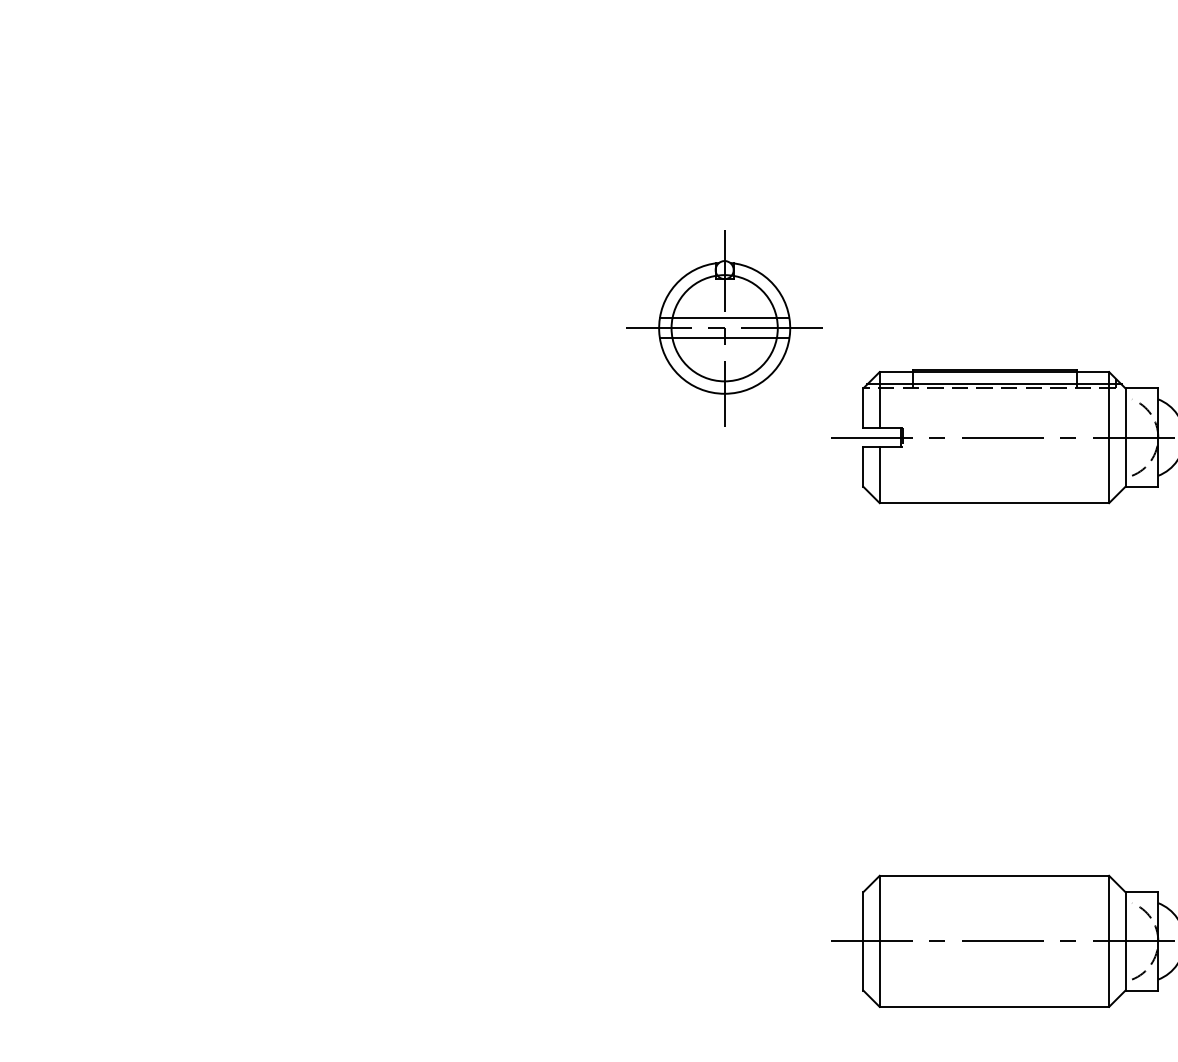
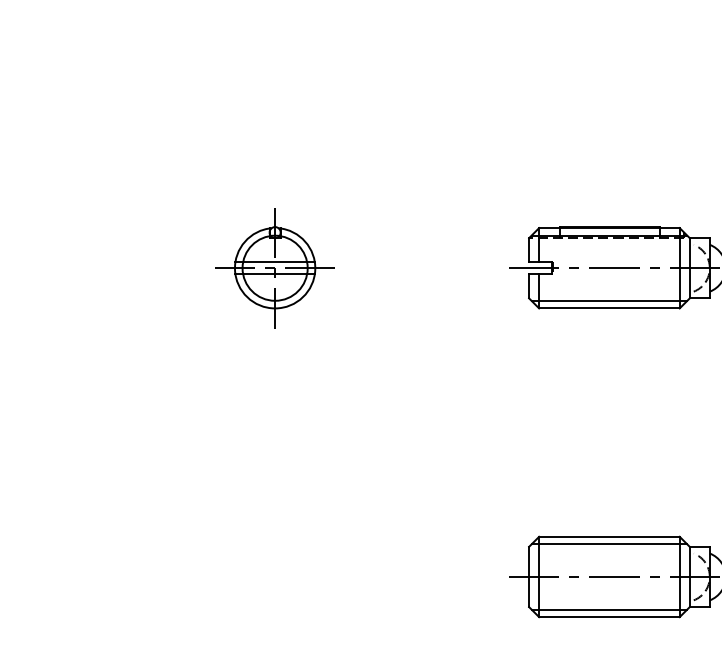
part: (723, 328) -> (274, 268), moved
line: (994, 490) -> (609, 300), added
line: (994, 888) -> (609, 544), added
line: (994, 994) -> (609, 609), added

